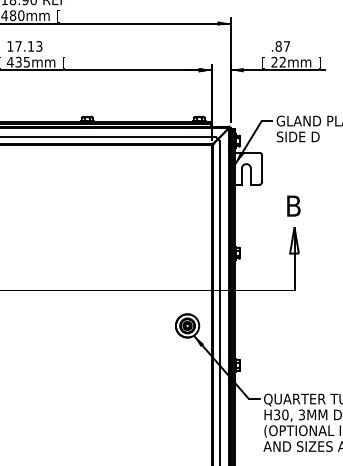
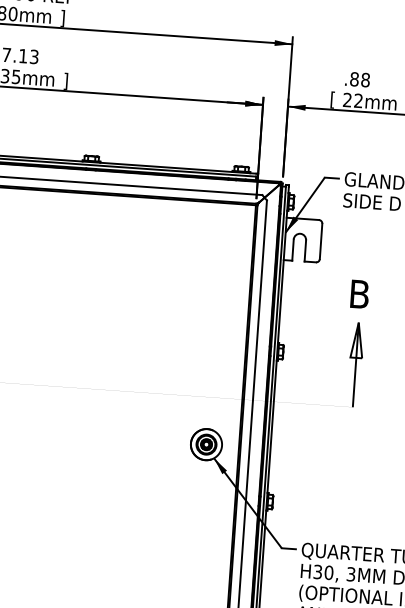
text: (58, 16) -> (62, 18), [ -> ]
text: (286, 46) -> (364, 80), .87 -> .88
text: (63, 62) -> (65, 80), [ -> ]

